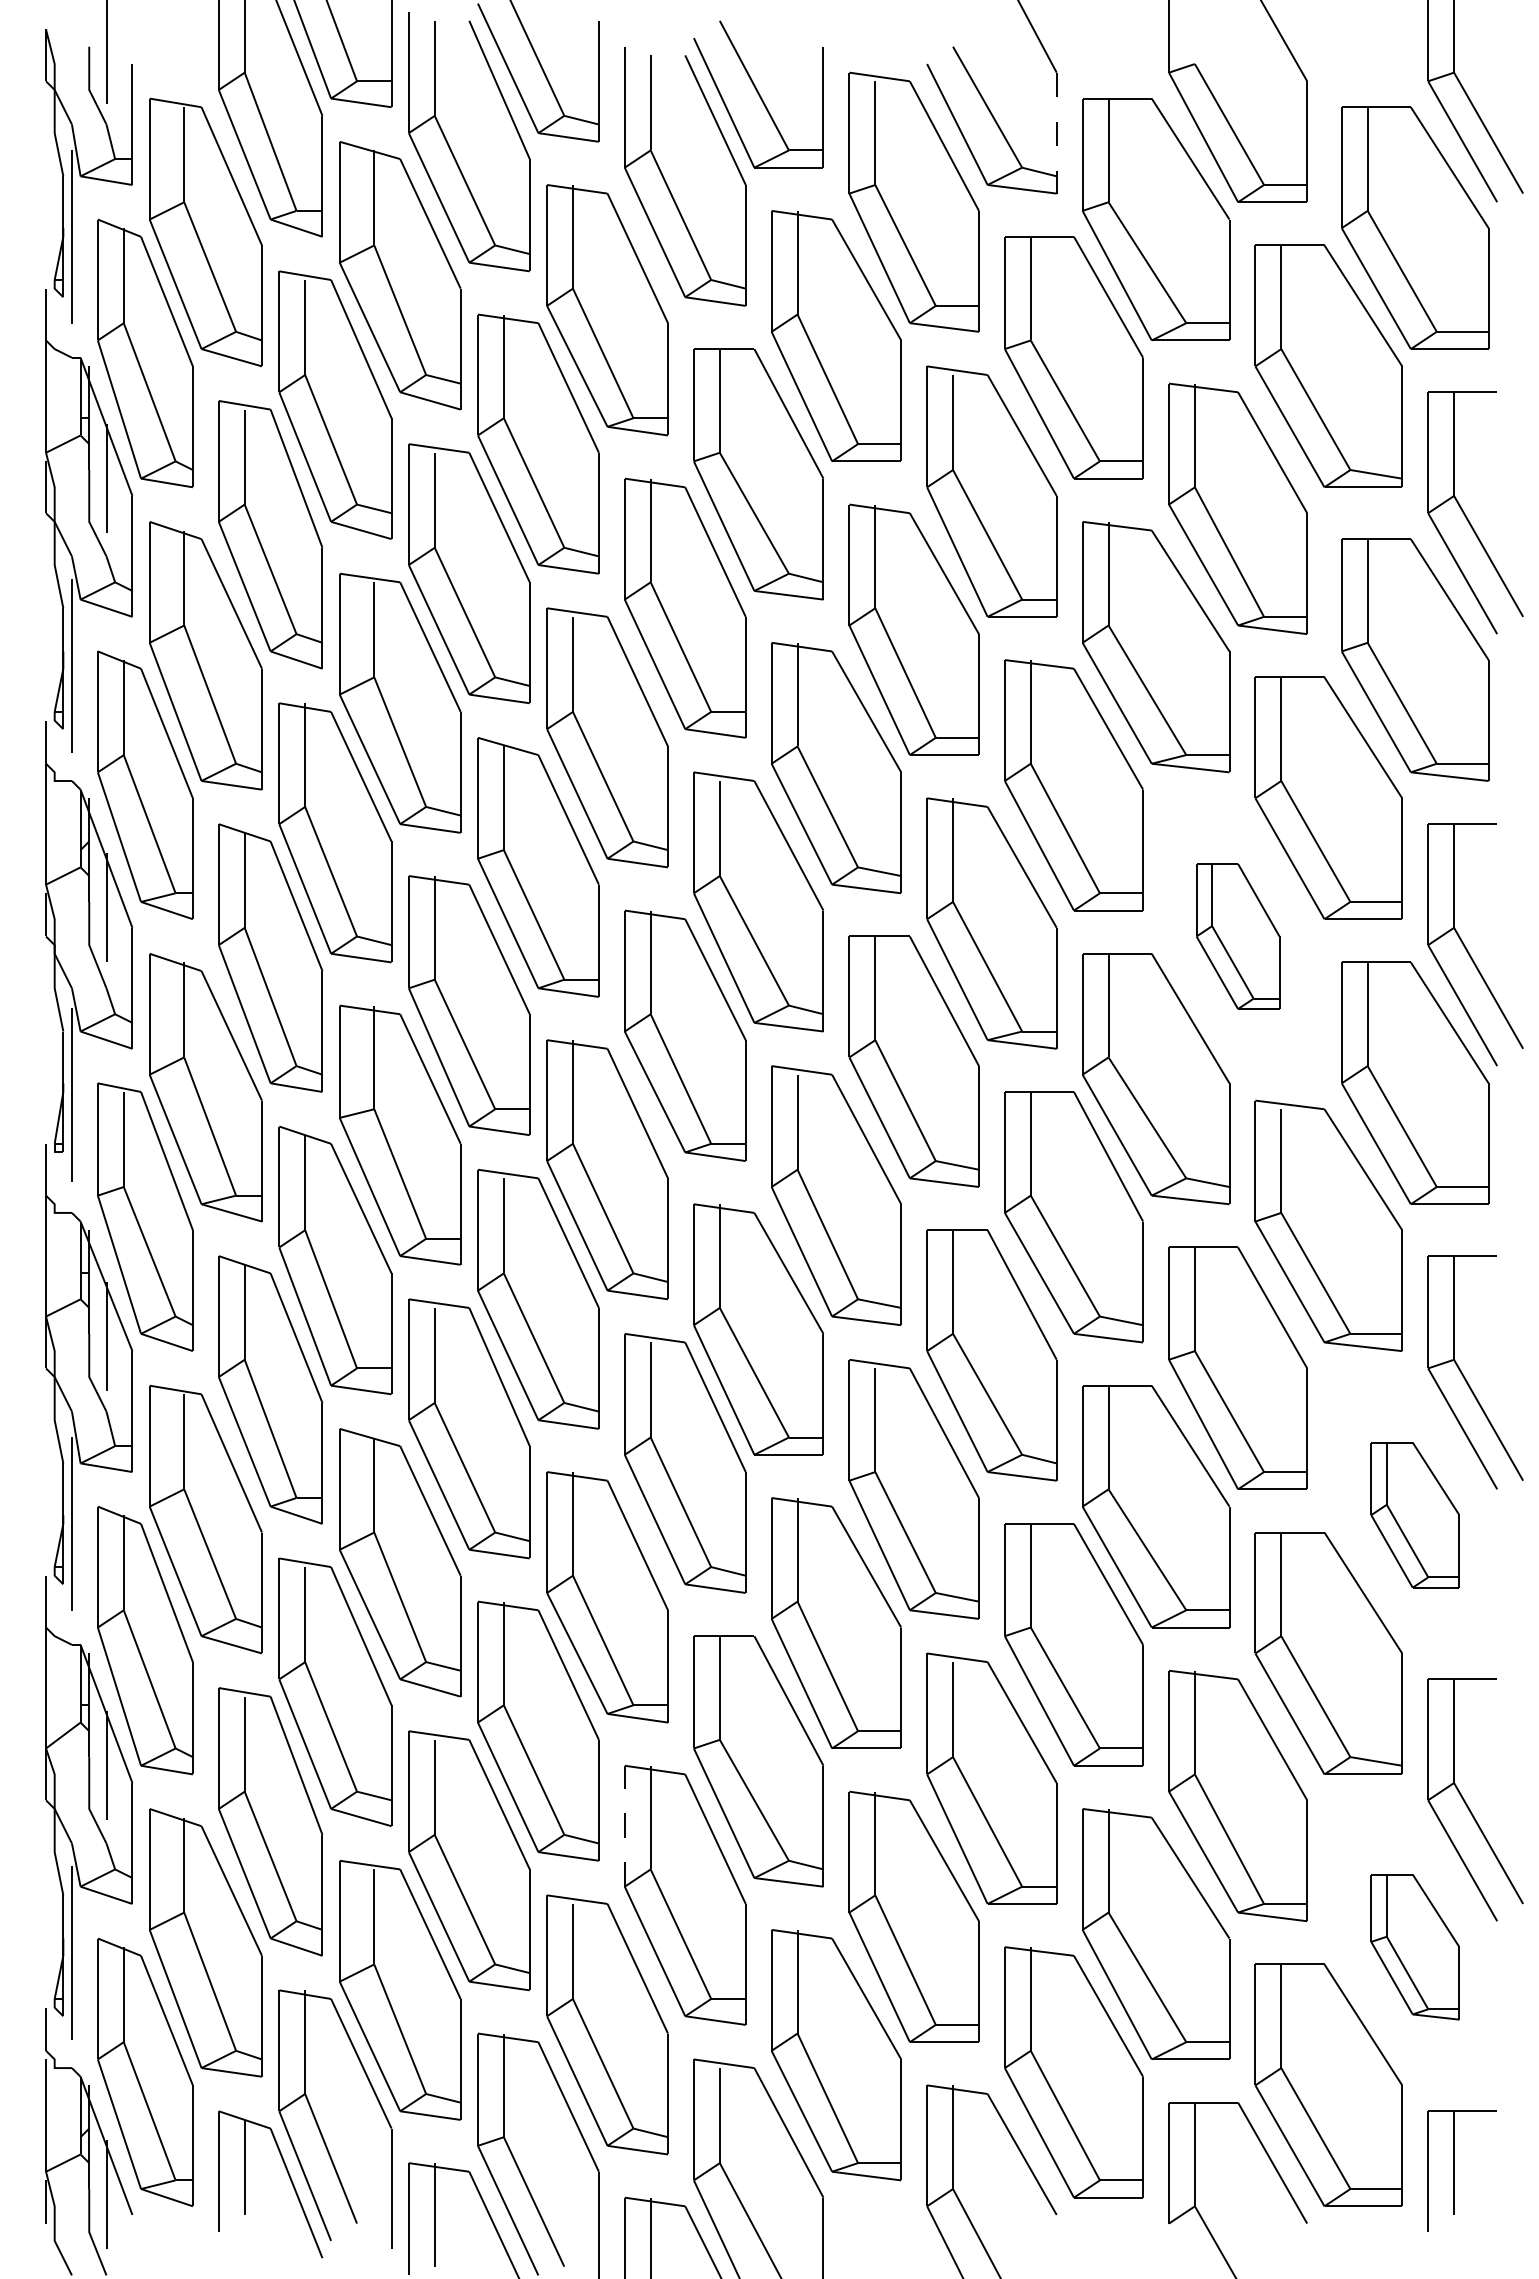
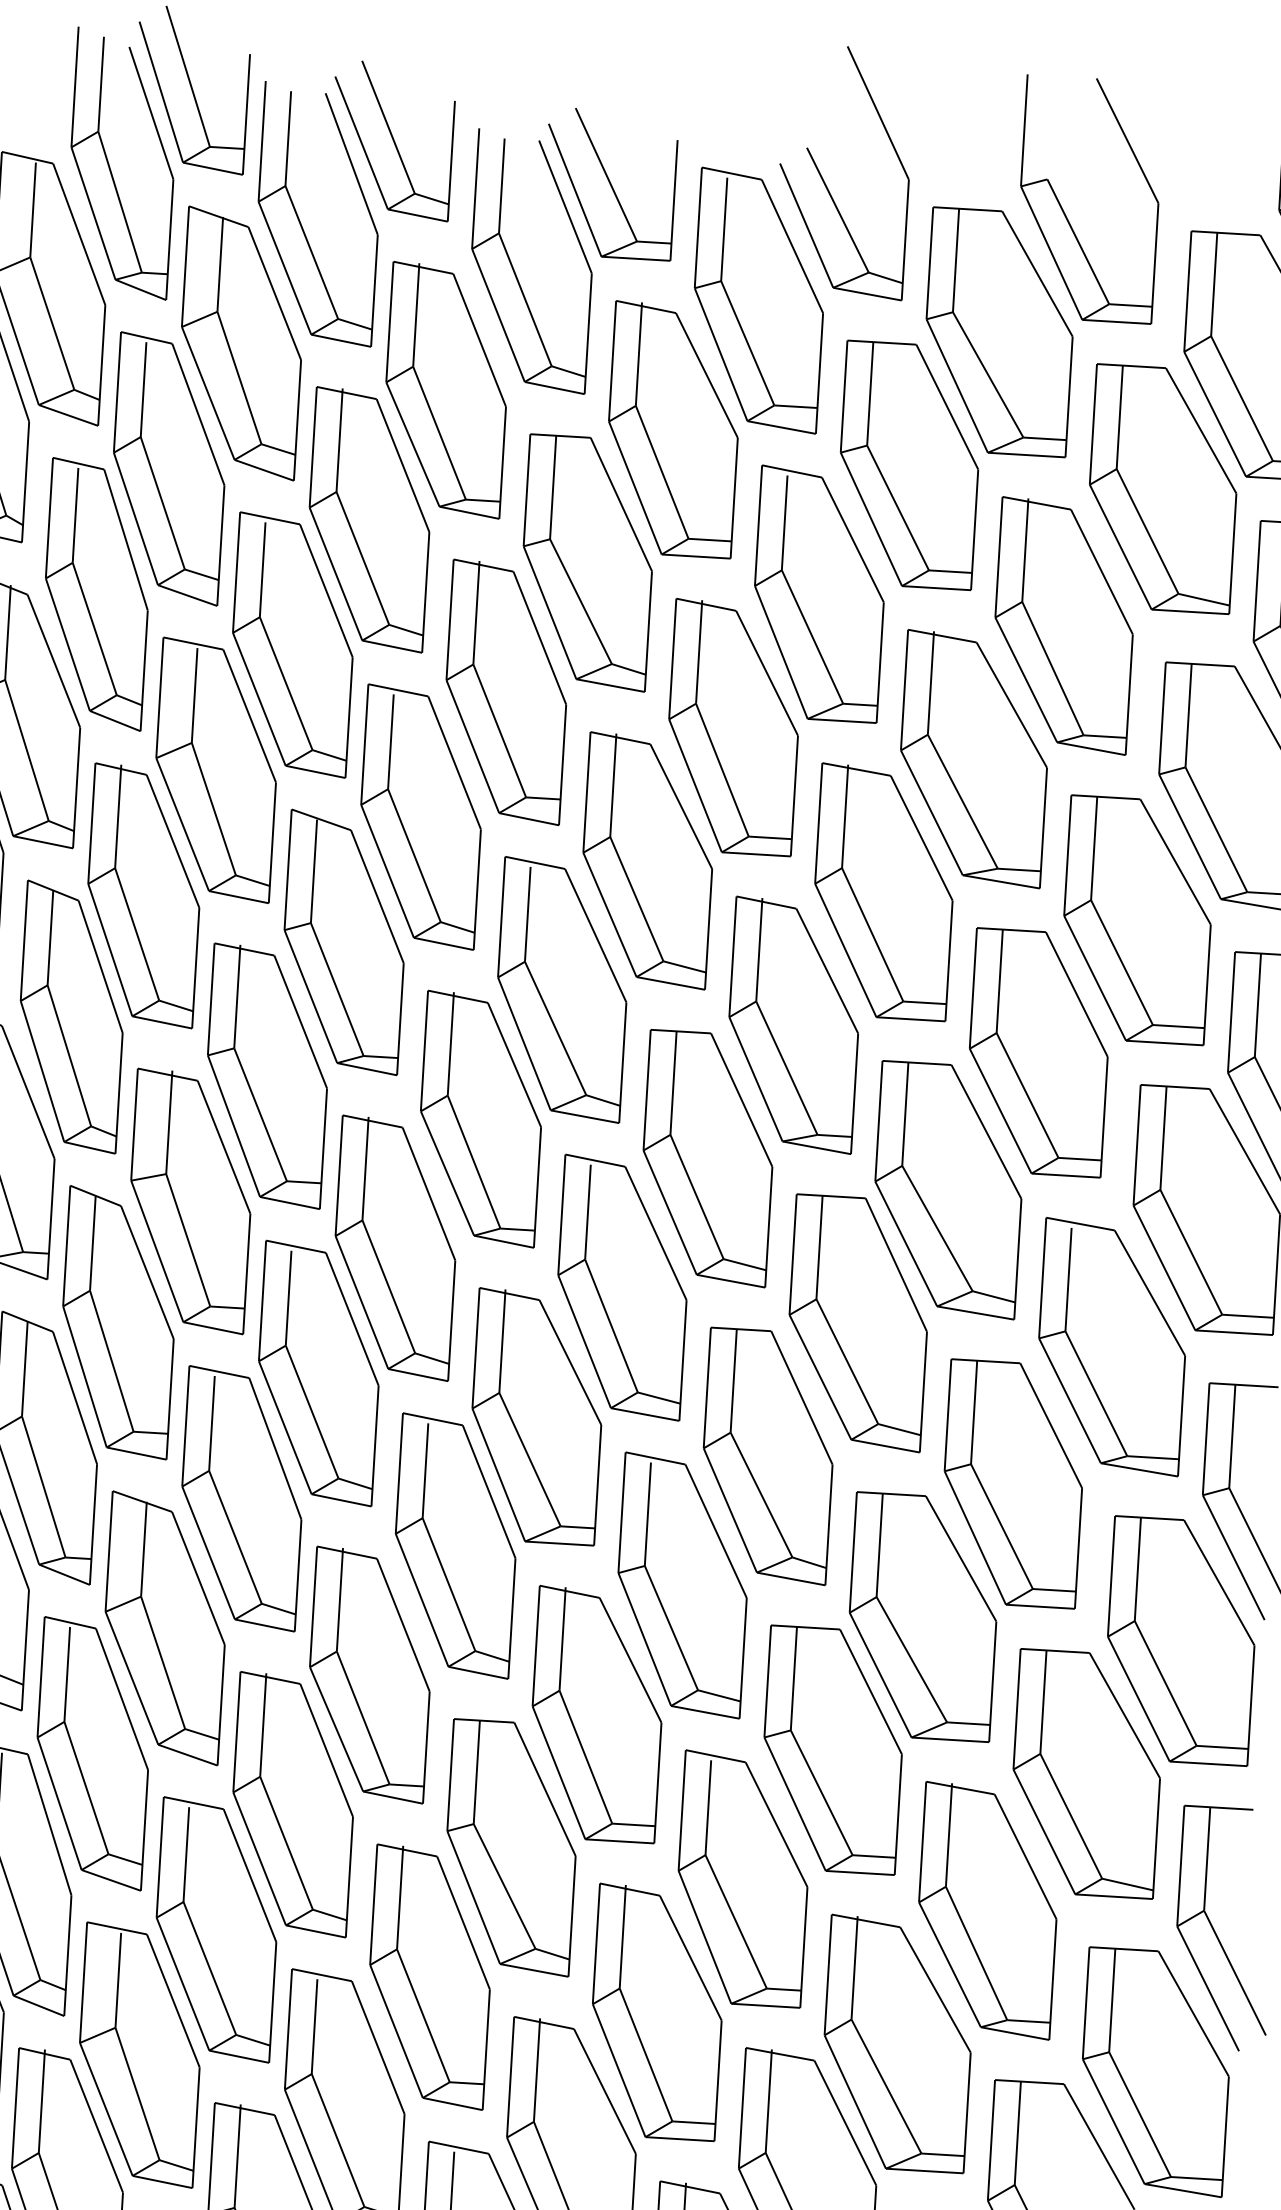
line: (1056, 133) -> (905, 240), dashed -> solid
part: (1237, 936) -> (1038, 1052), size x1.67
part: (1415, 1514) -> (1181, 1640), size x1.67
line: (624, 1825) -> (373, 1903), dashed -> solid
part: (1415, 1946) -> (1155, 2071), size x1.67

